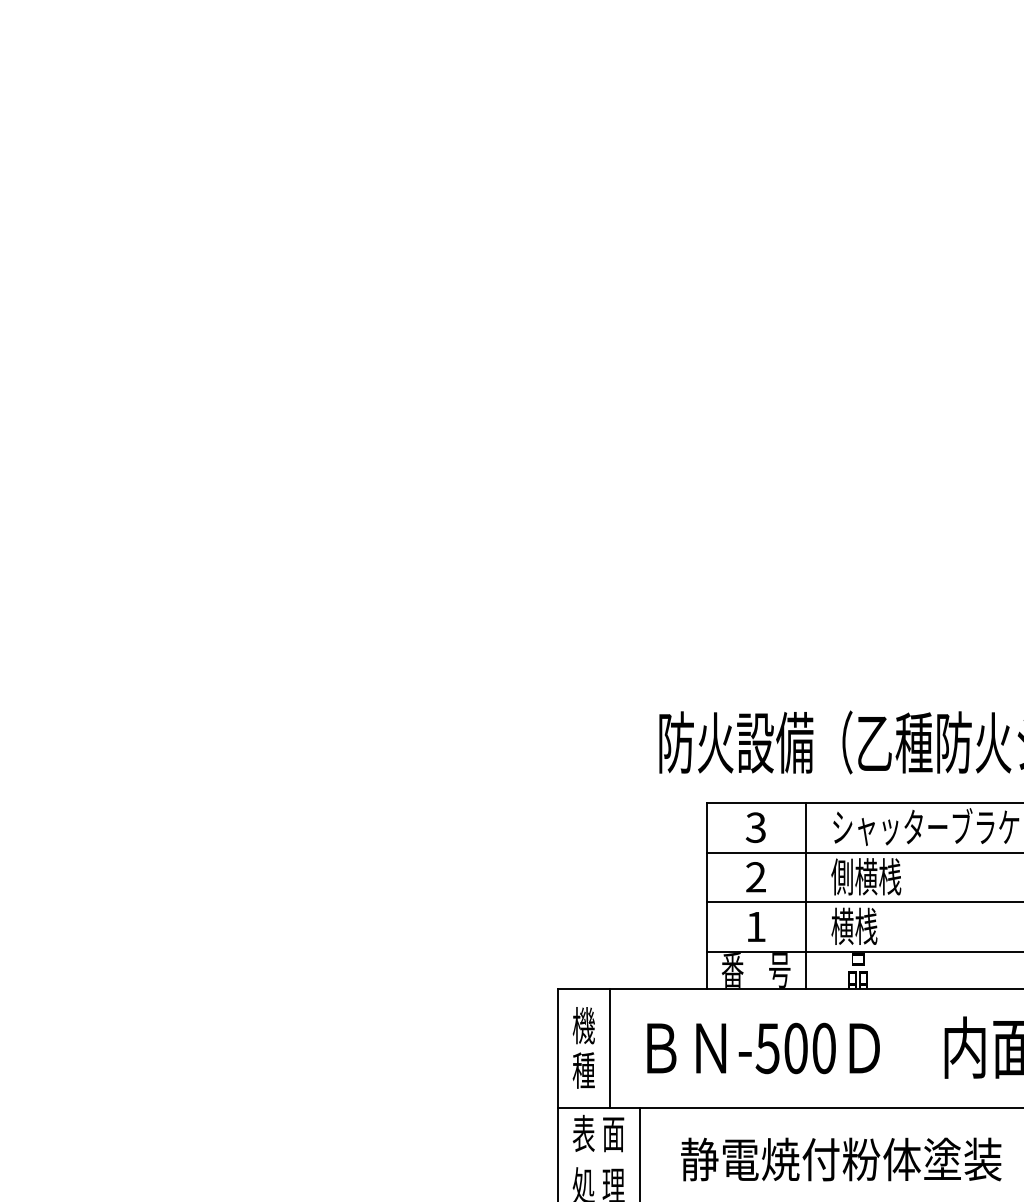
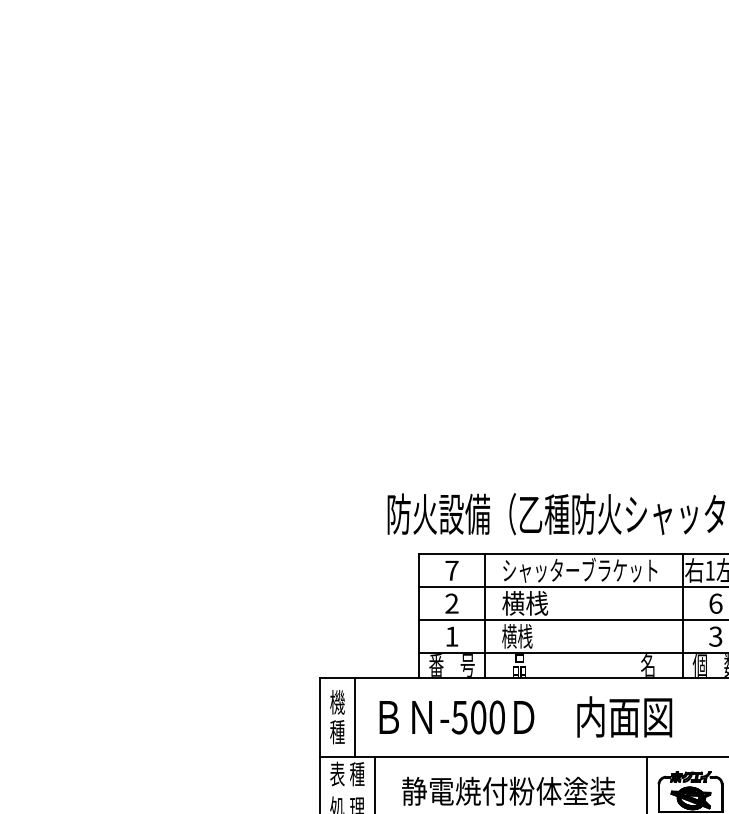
text: (755, 827) -> (451, 570), 3 -> 7
text: (866, 876) -> (525, 603), 側横桟 -> 横桟
text: (613, 1134) -> (357, 774), 面 -> 種

